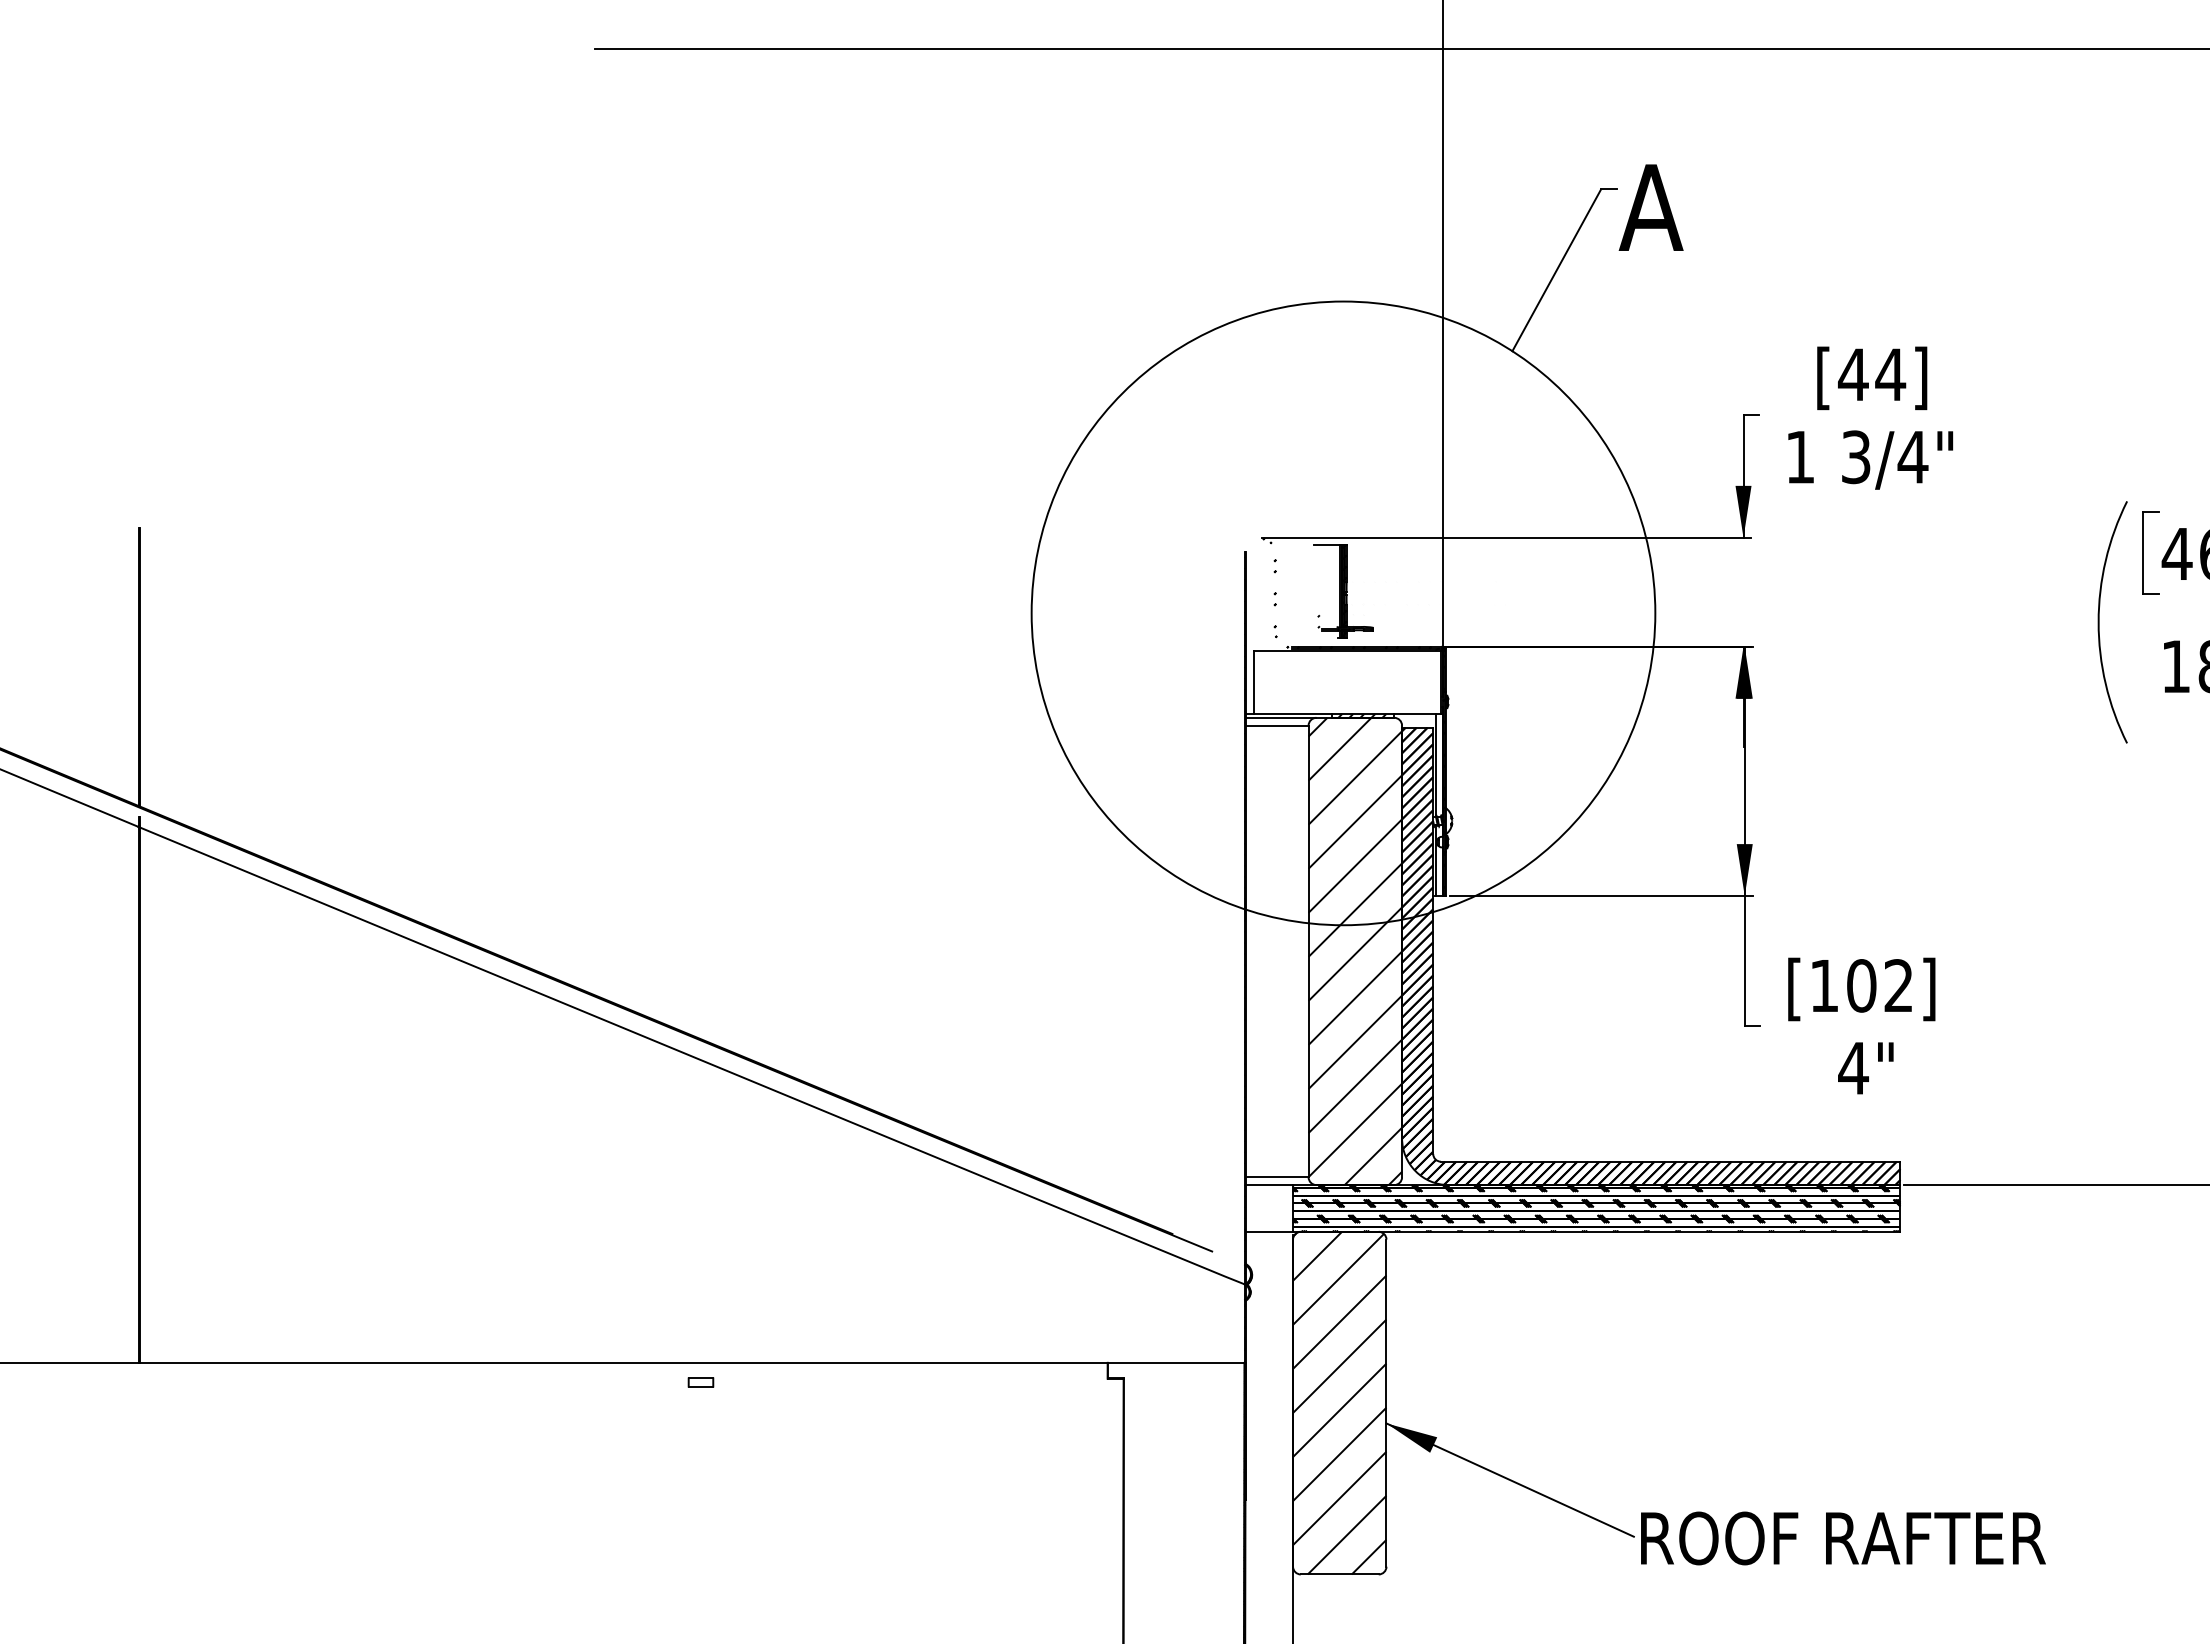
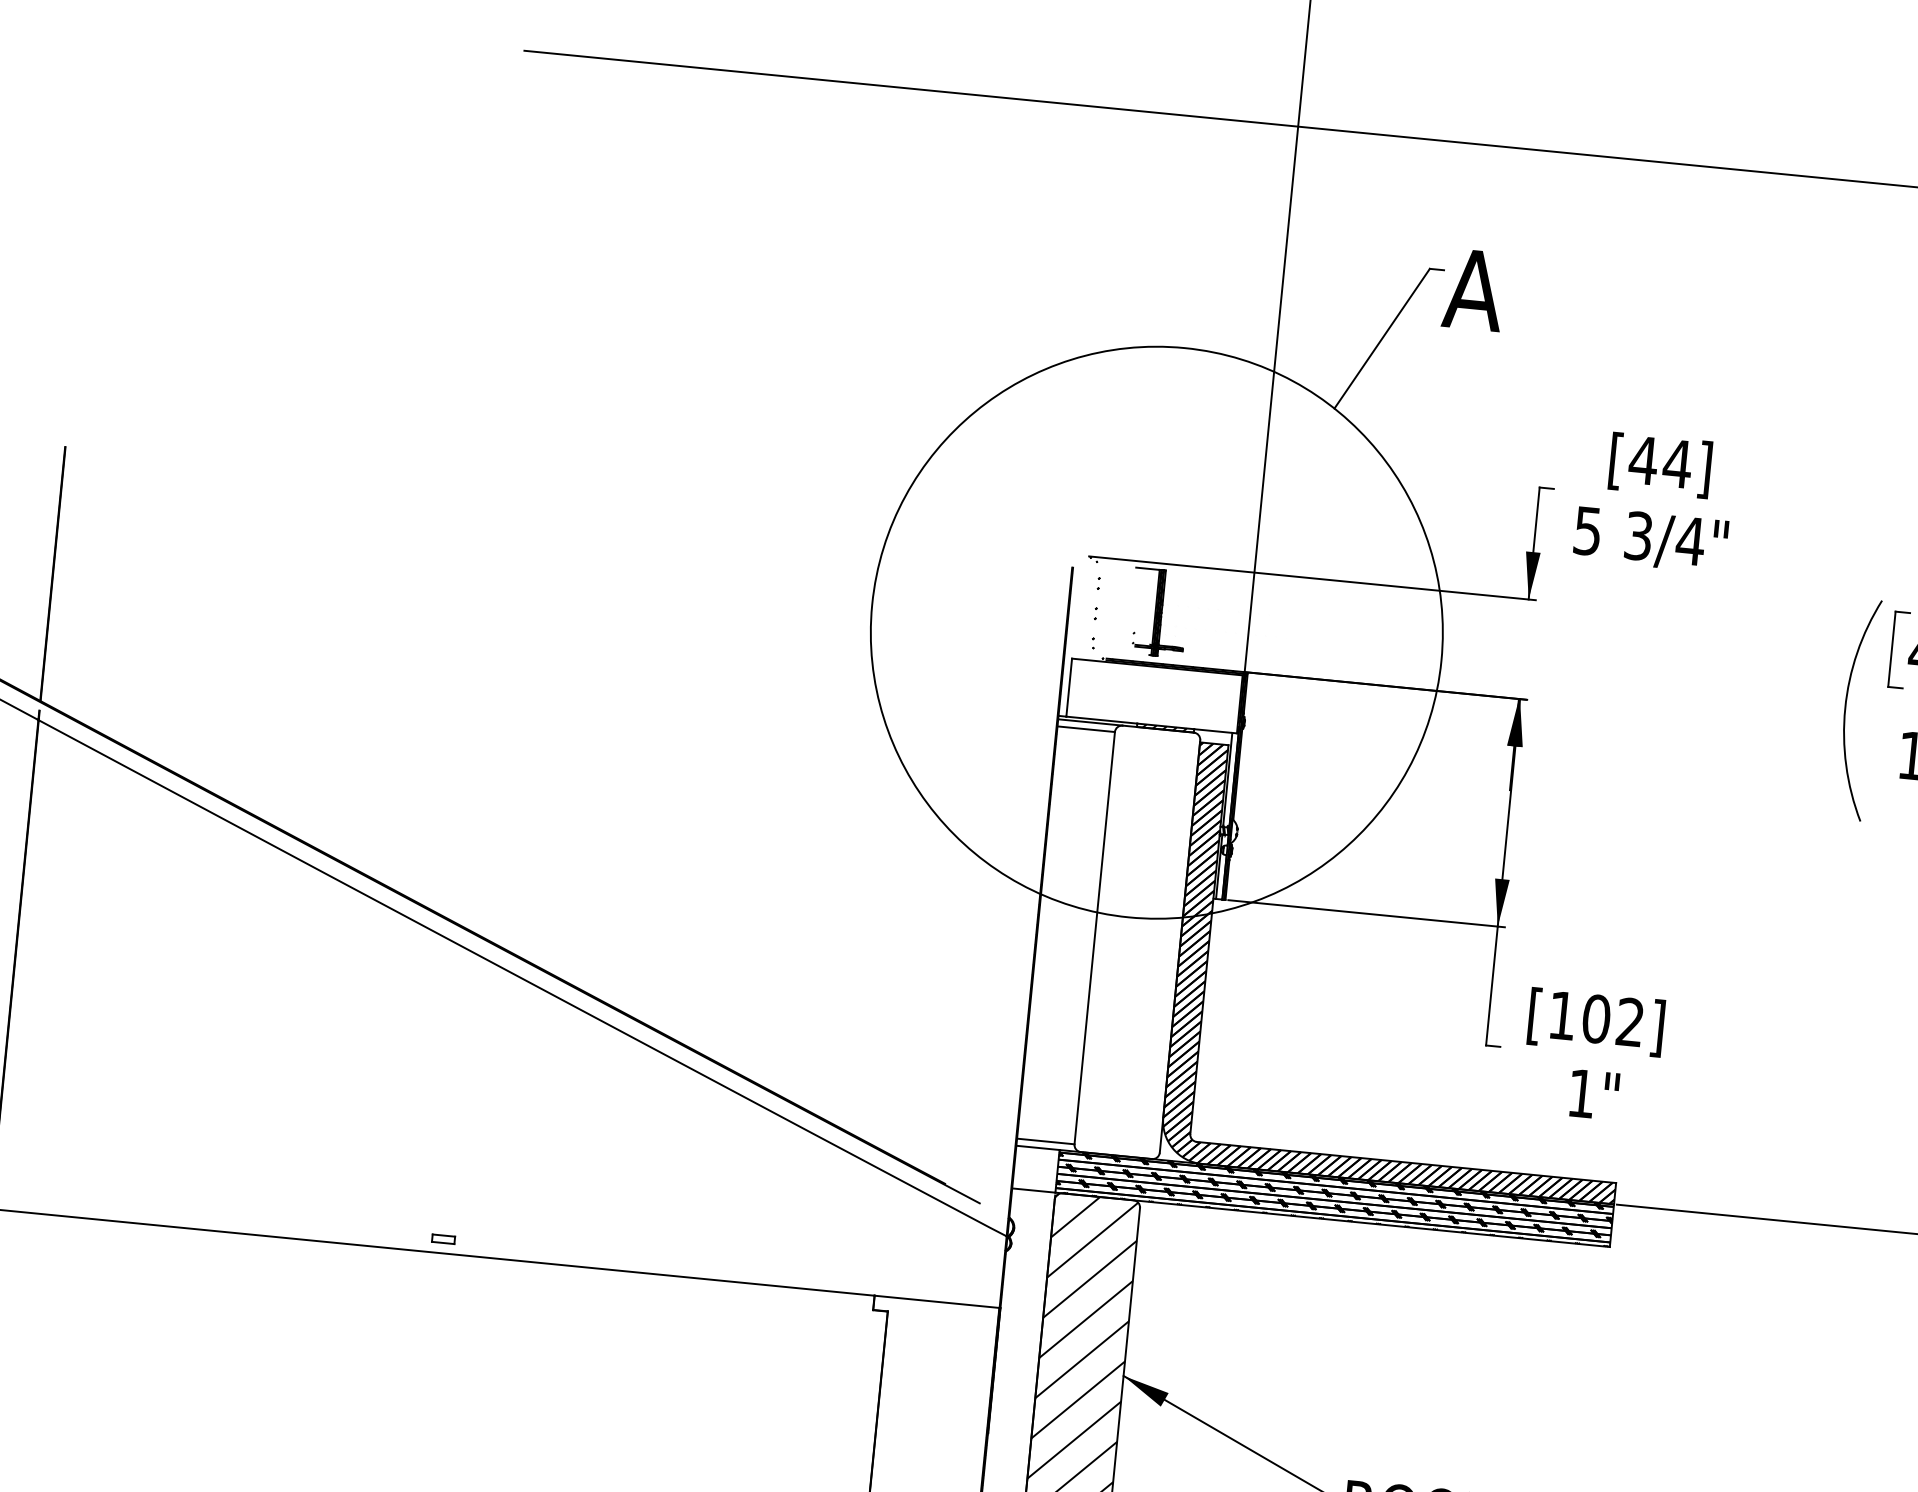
text: (1799, 457) -> (1586, 531), 1 -> 5
hatch: (1355, 951) -> (1137, 942), removed
text: (1853, 1068) -> (1581, 1093), 4" -> 1"
part: (700, 1382) -> (443, 1239), moved

